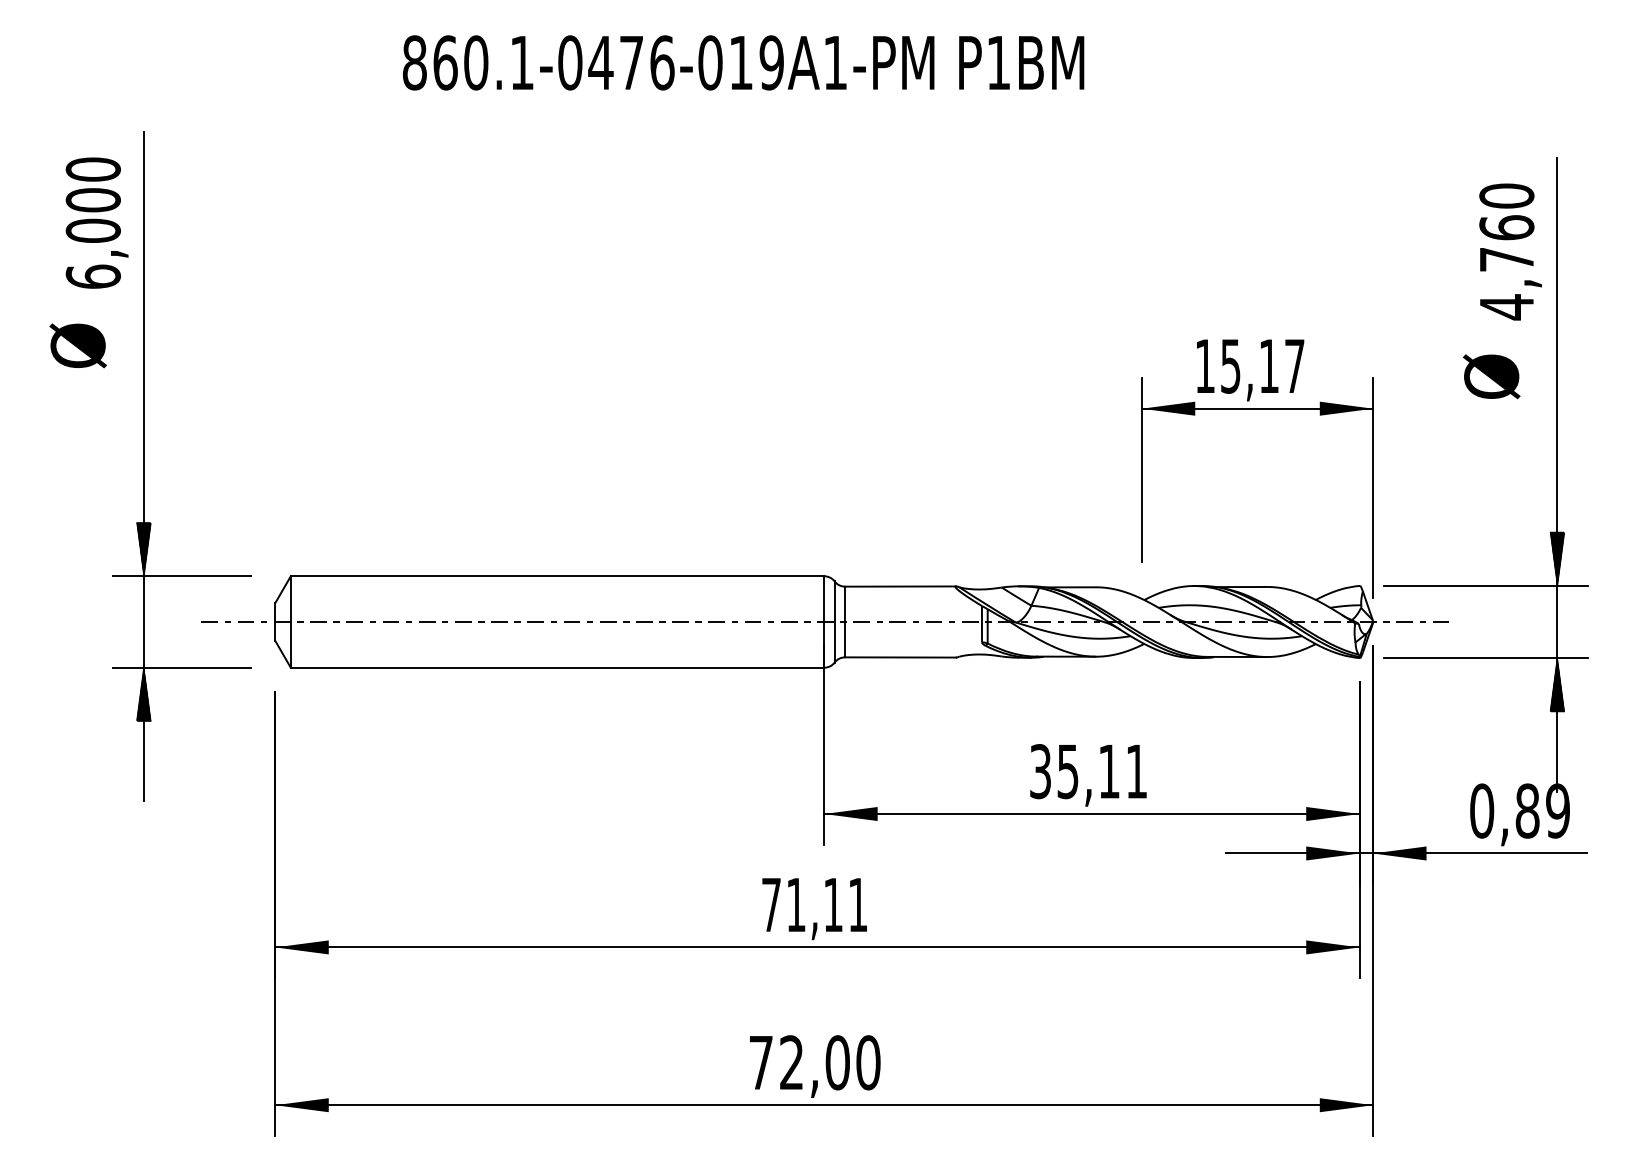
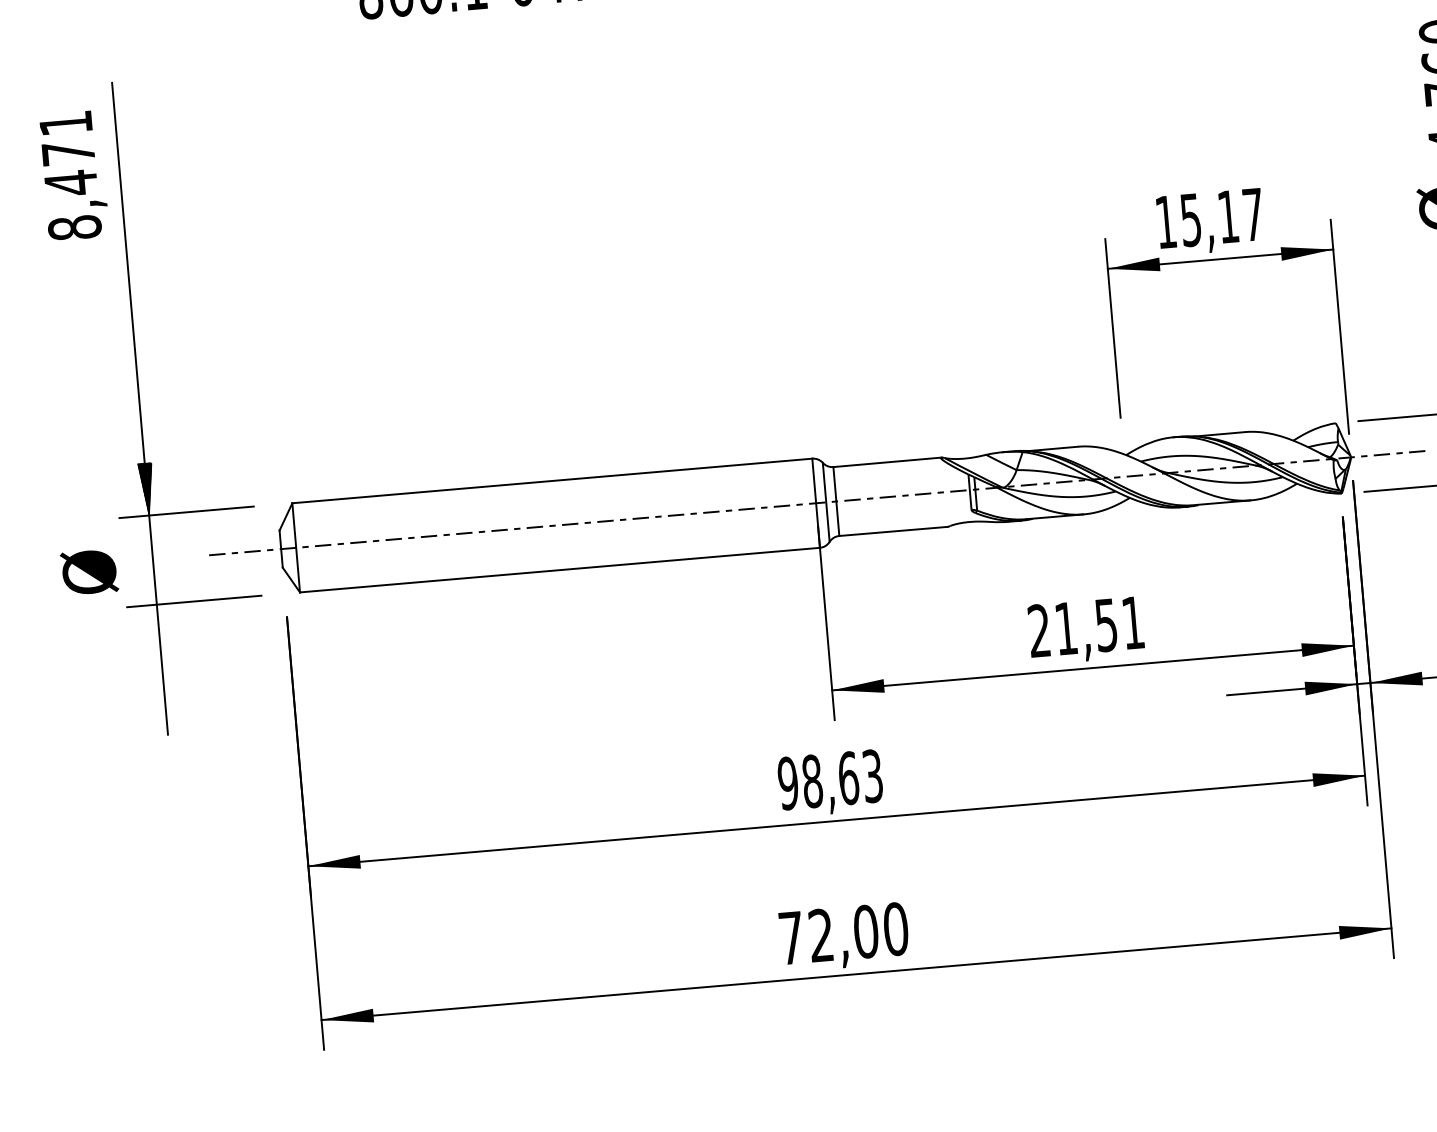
text: (92, 222) -> (69, 175), 6,000 -> 8,471
text: (77, 345) -> (88, 571), moved
hatch: (143, 694) -> (158, 630), removed
text: (1074, 771) -> (1072, 628), 35,11 -> 21,51
text: (814, 904) -> (830, 779), 71,11 -> 98,63

